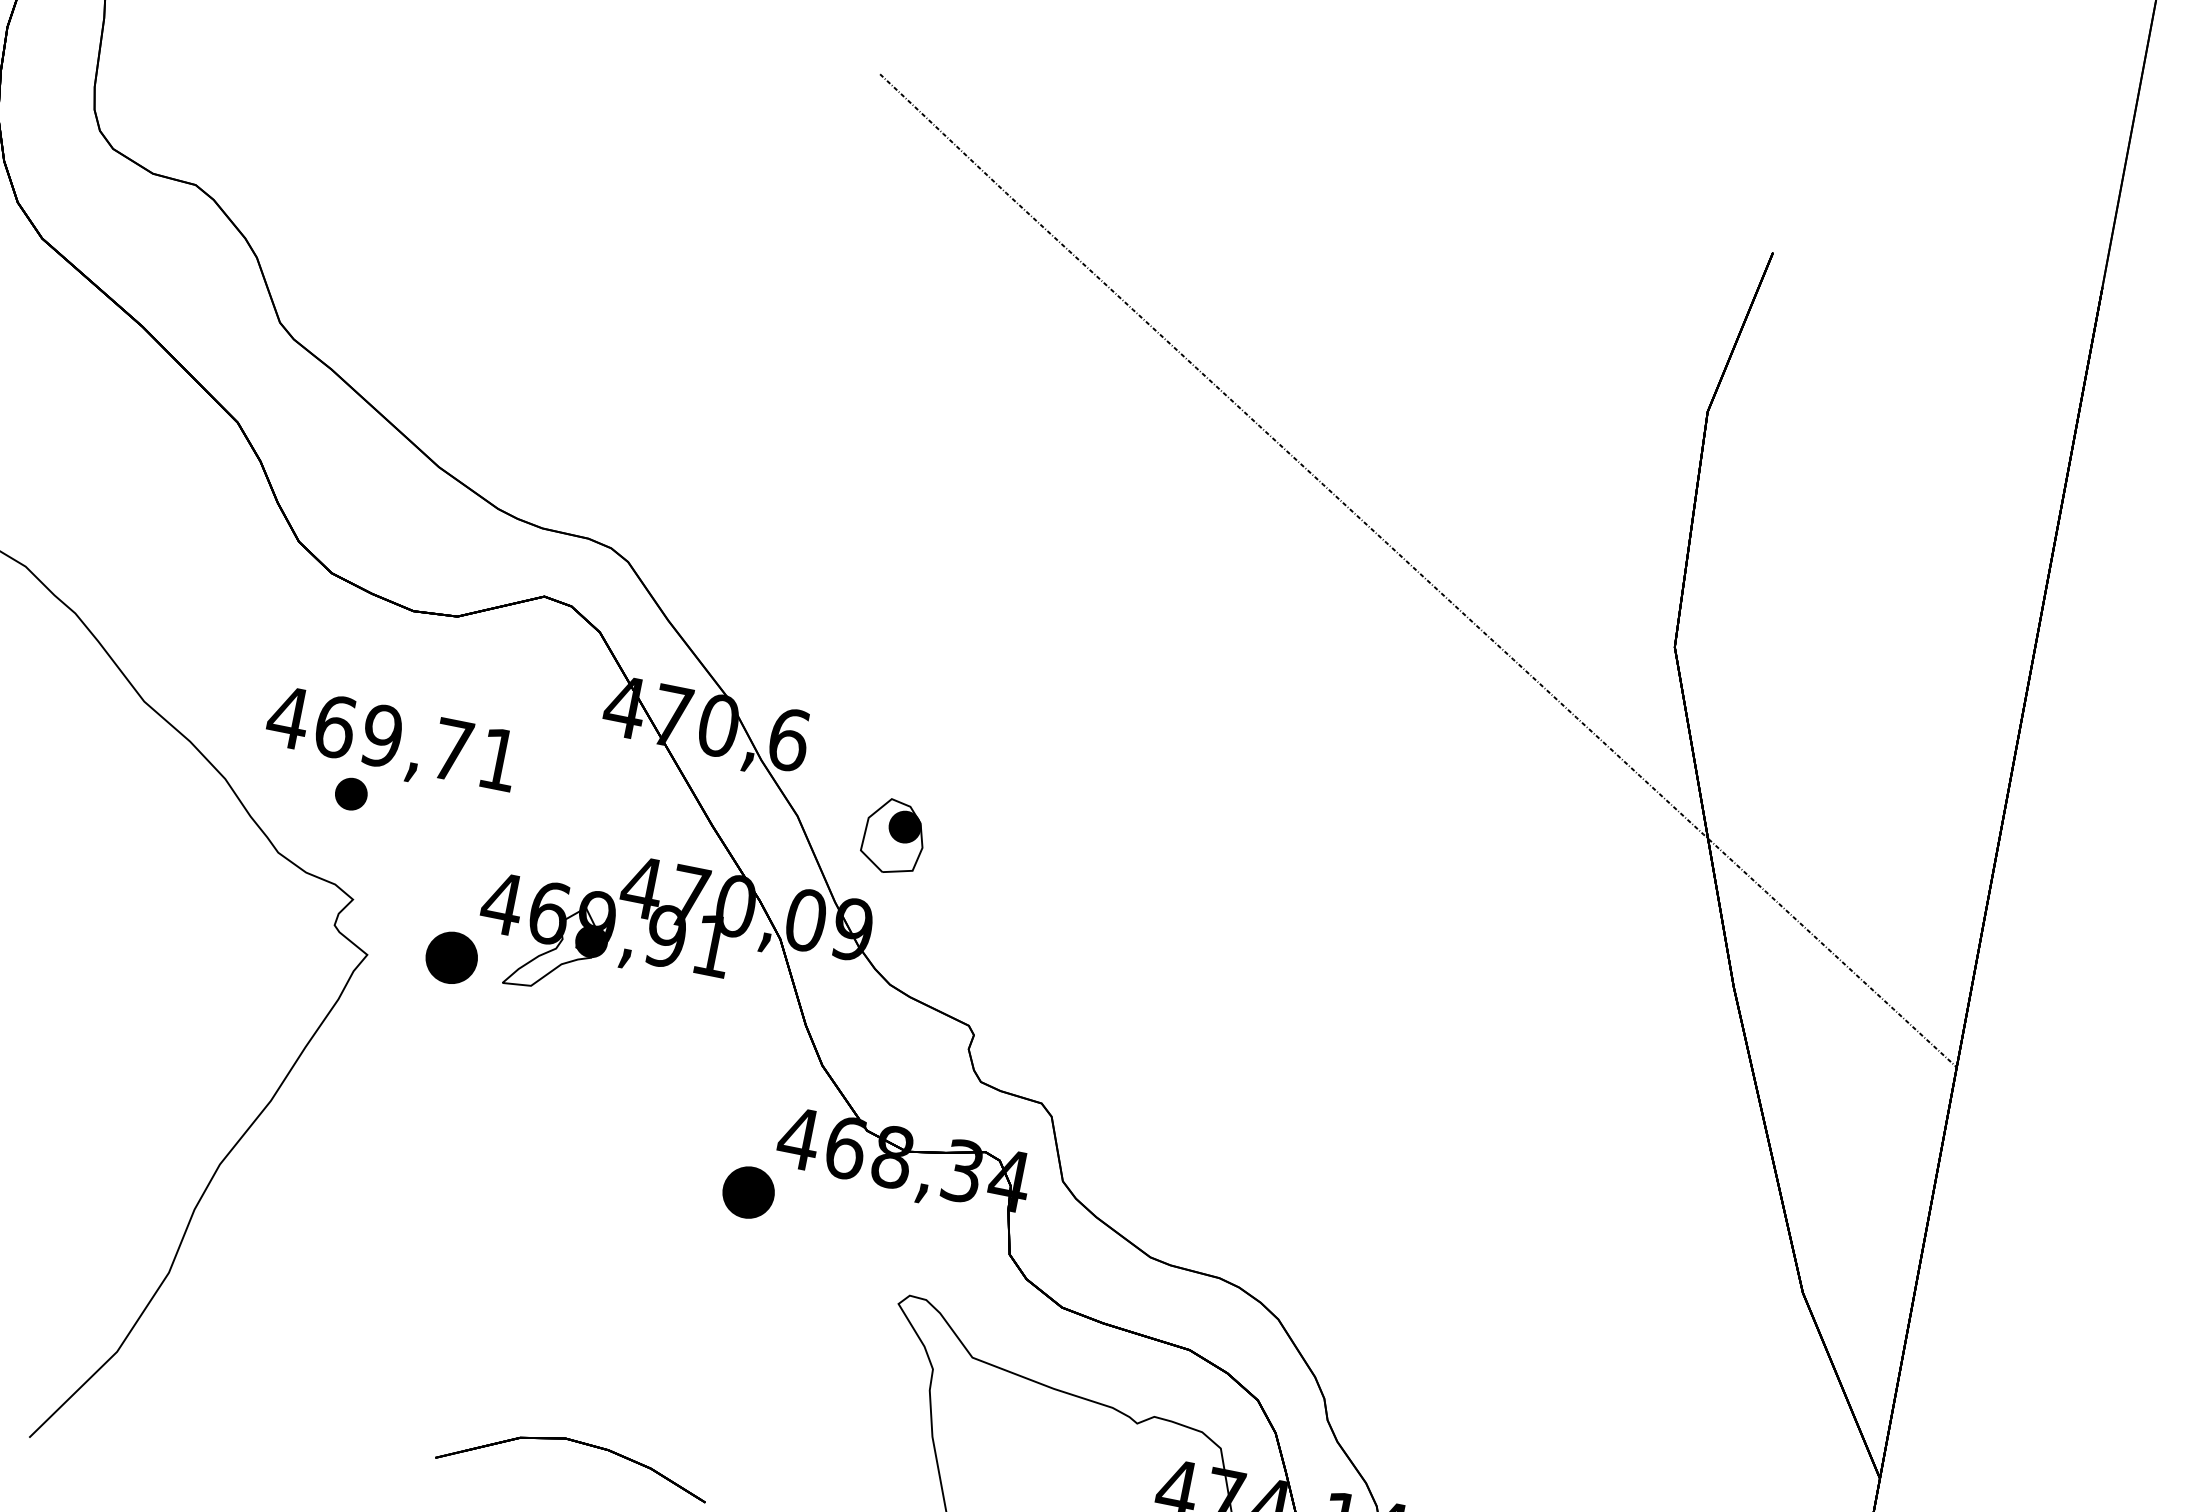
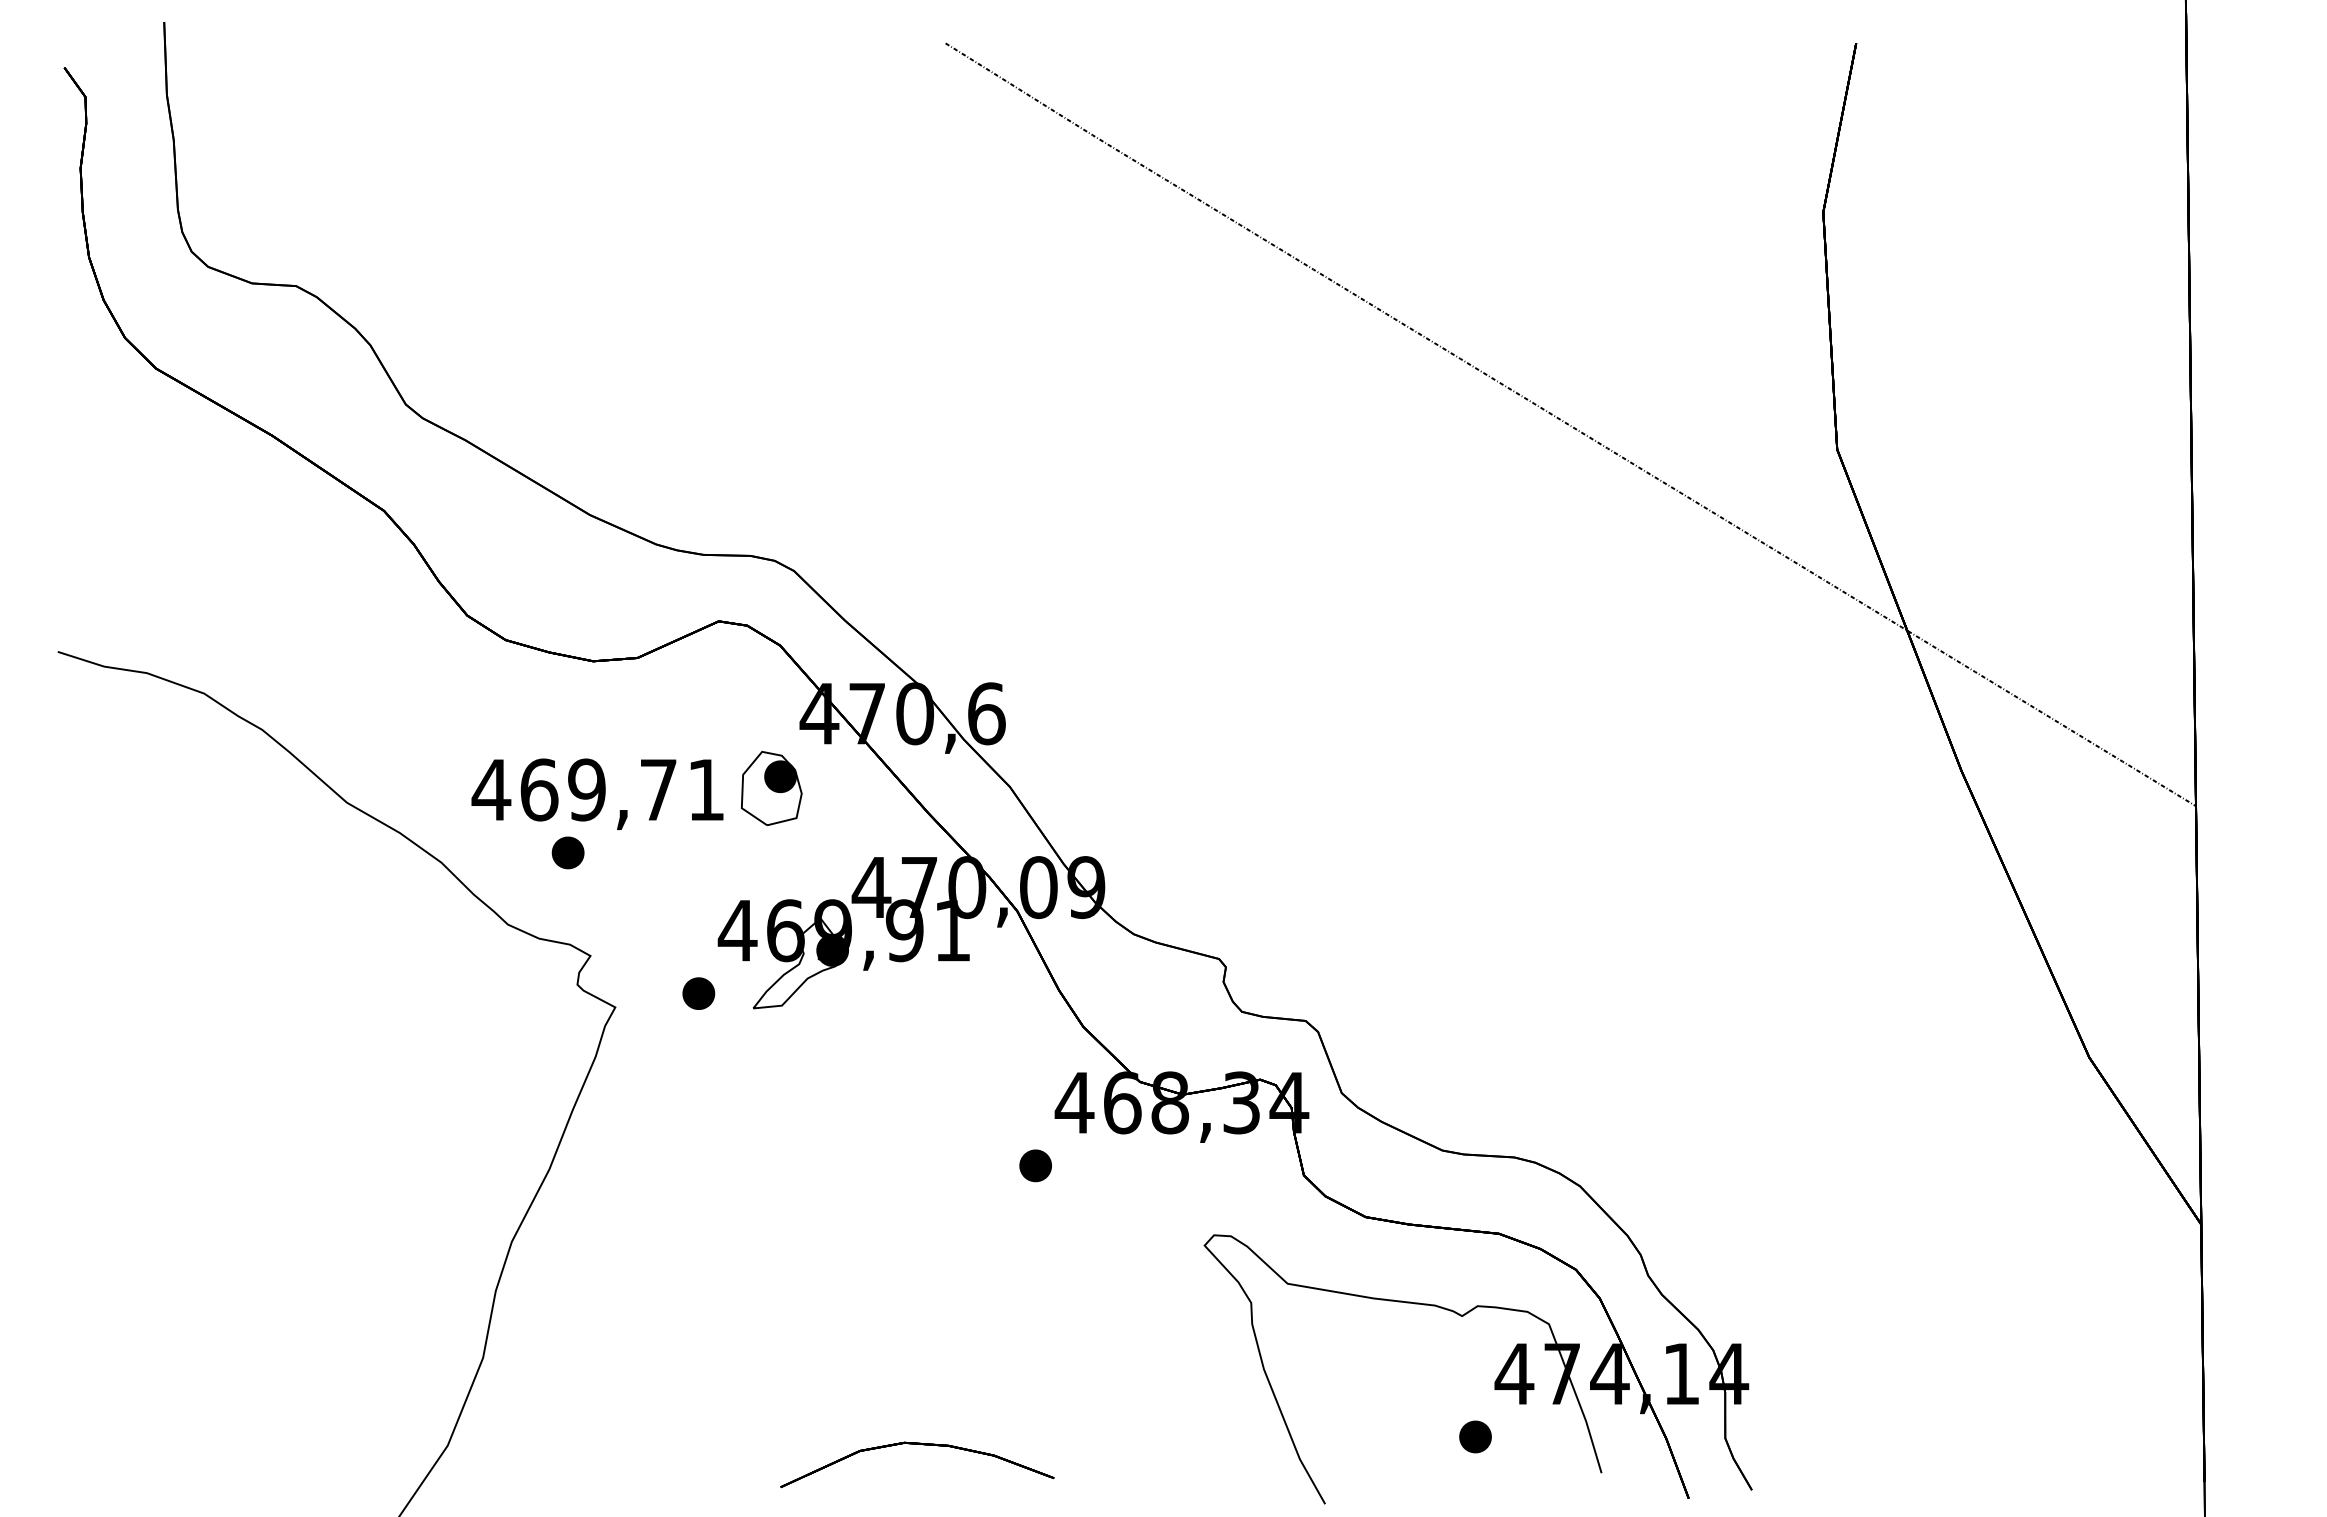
part: (893, 836) -> (771, 788), moved
part: (451, 957) -> (698, 993), size x0.62
part: (748, 1192) -> (1035, 1165), size x0.62

